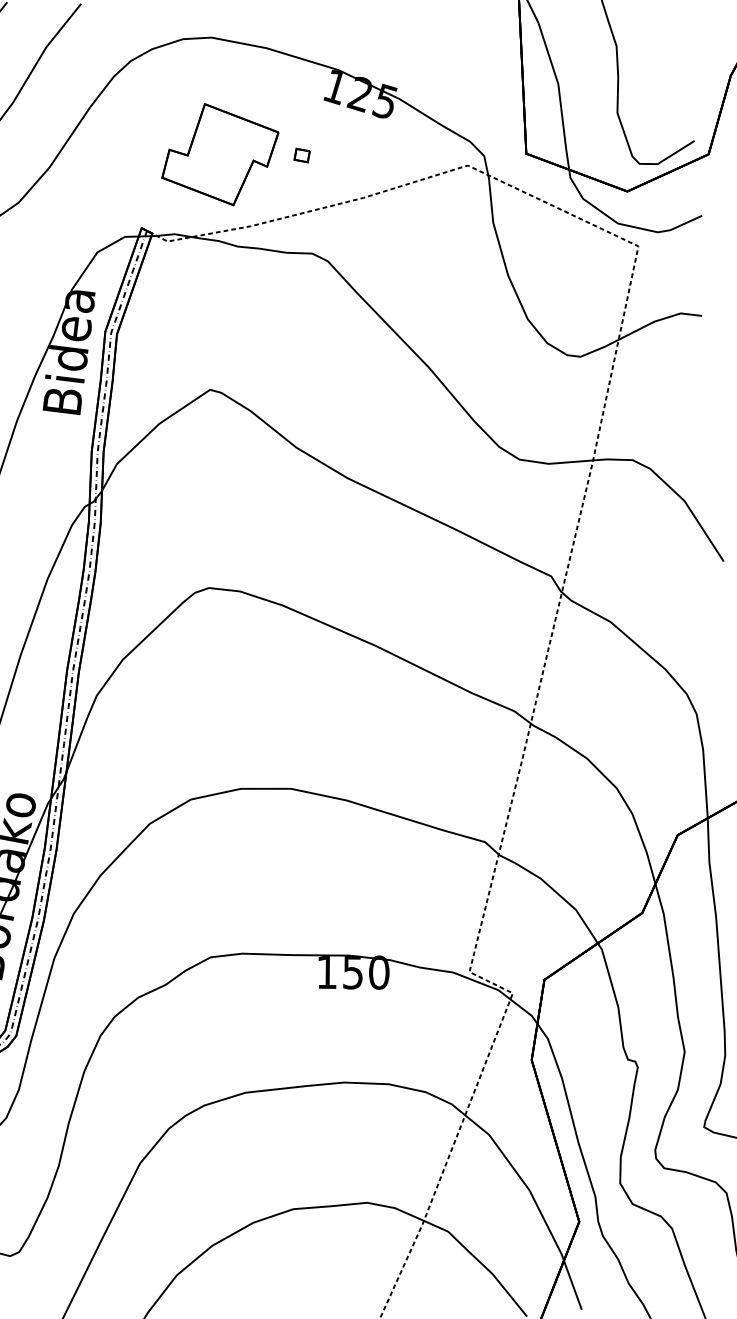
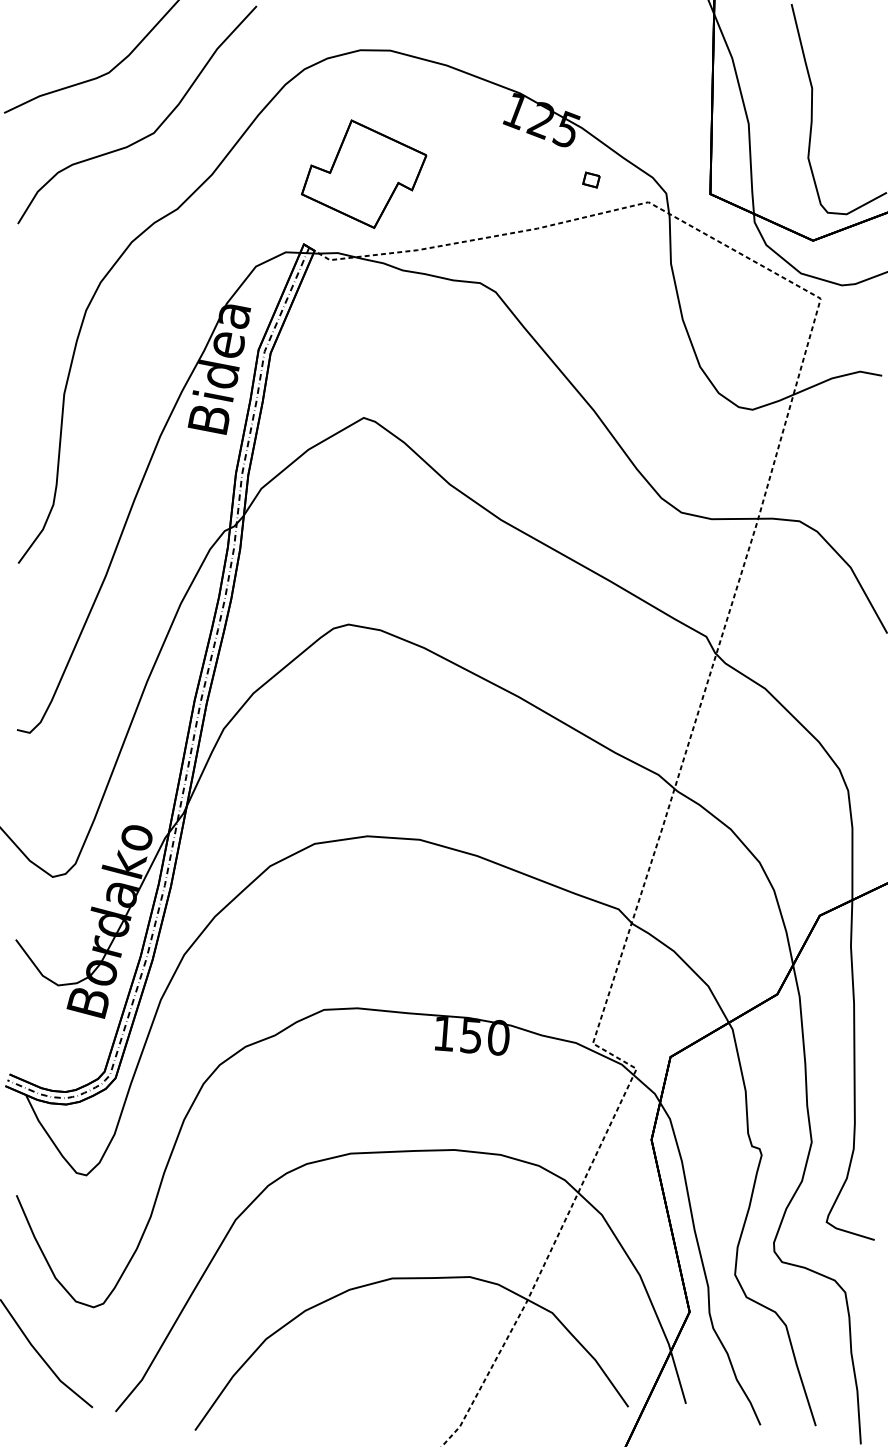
part: (220, 153) -> (364, 173), moved
part: (302, 154) -> (591, 179), moved

